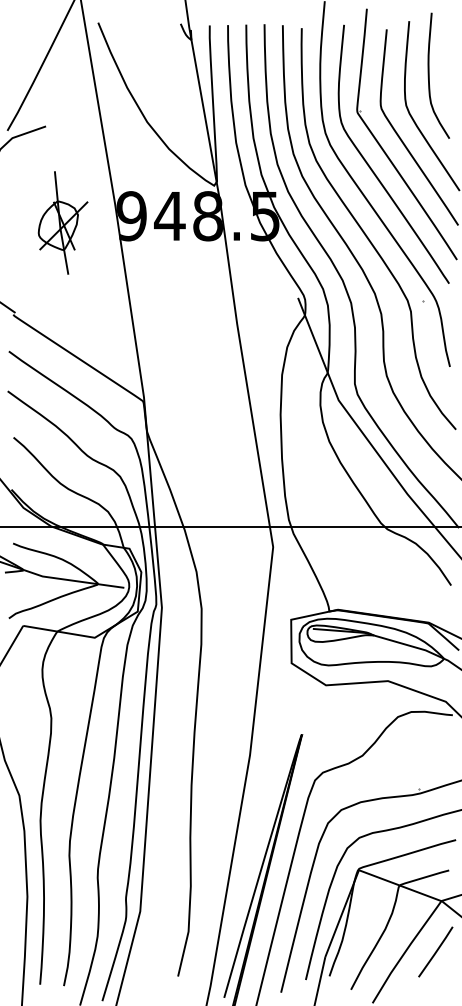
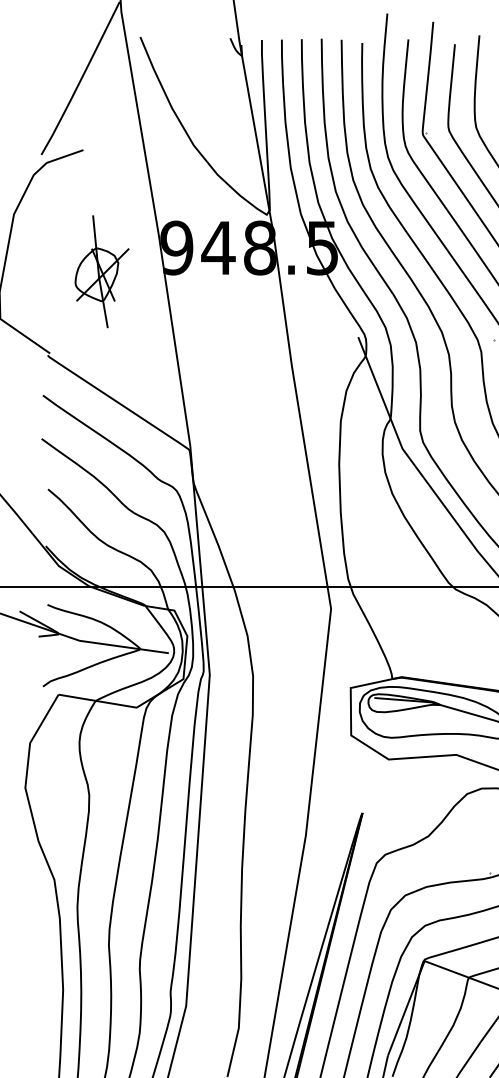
part: (62, 222) -> (101, 271), moved

